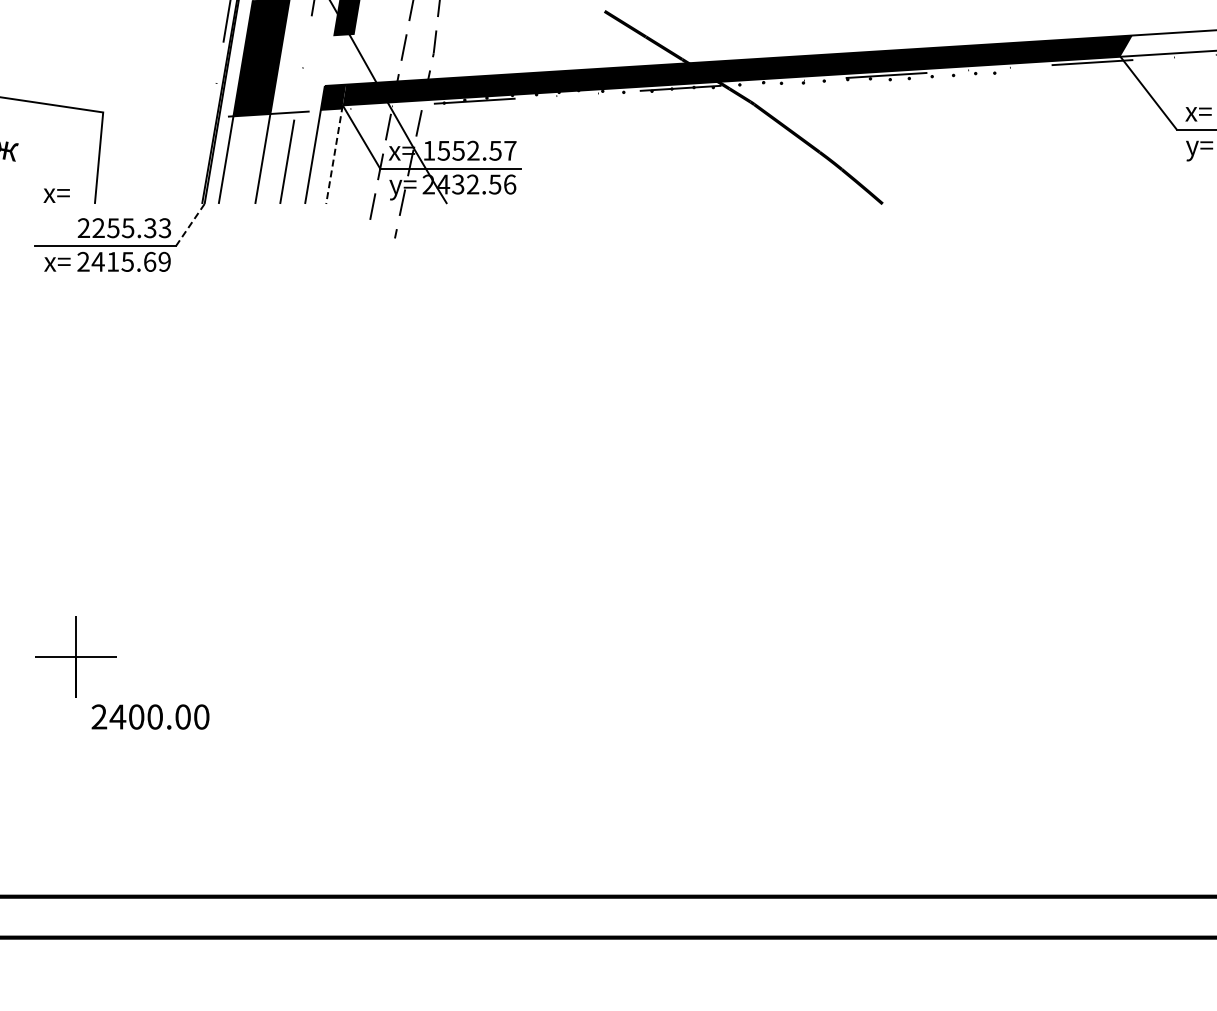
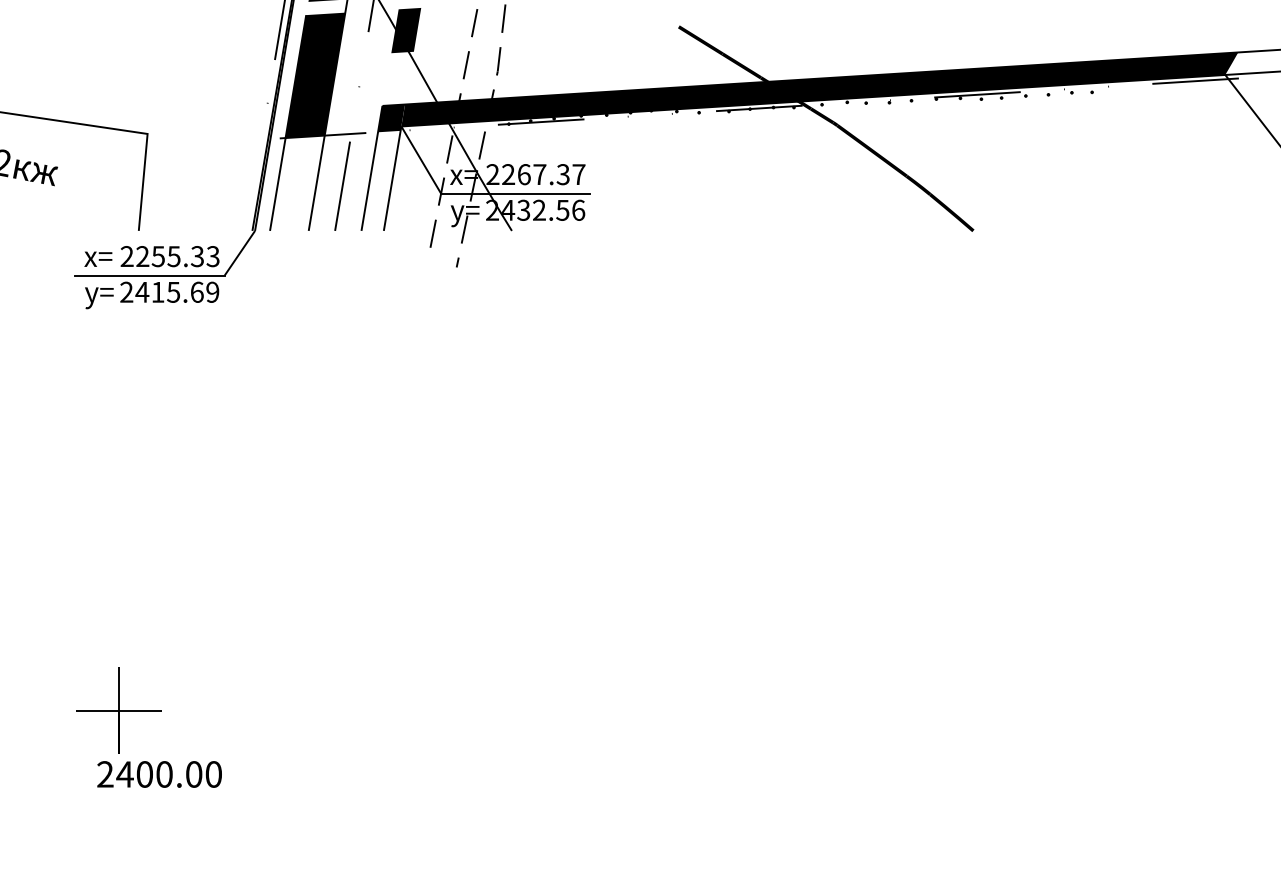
text: (462, 150) -> (528, 174), 1552.57 -> 2267.37
line: (334, 154) -> (392, 178), dashed -> solid
text: (56, 195) -> (98, 259), moved
line: (190, 225) -> (240, 253), dashed -> solid
text: (57, 267) -> (99, 298), х= -> у=
text: (150, 716) -> (159, 773), moved

